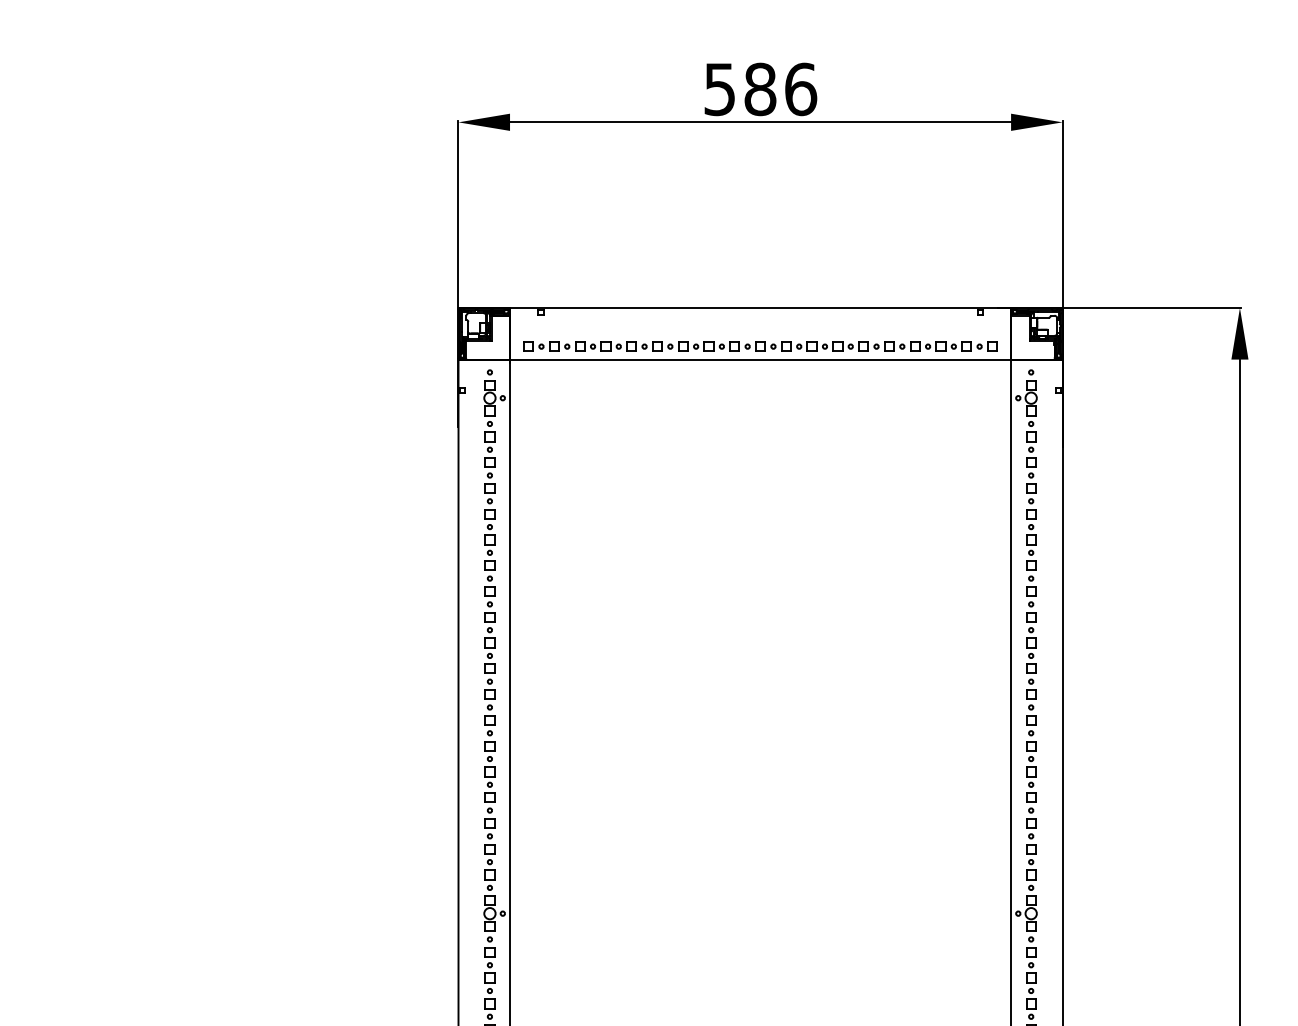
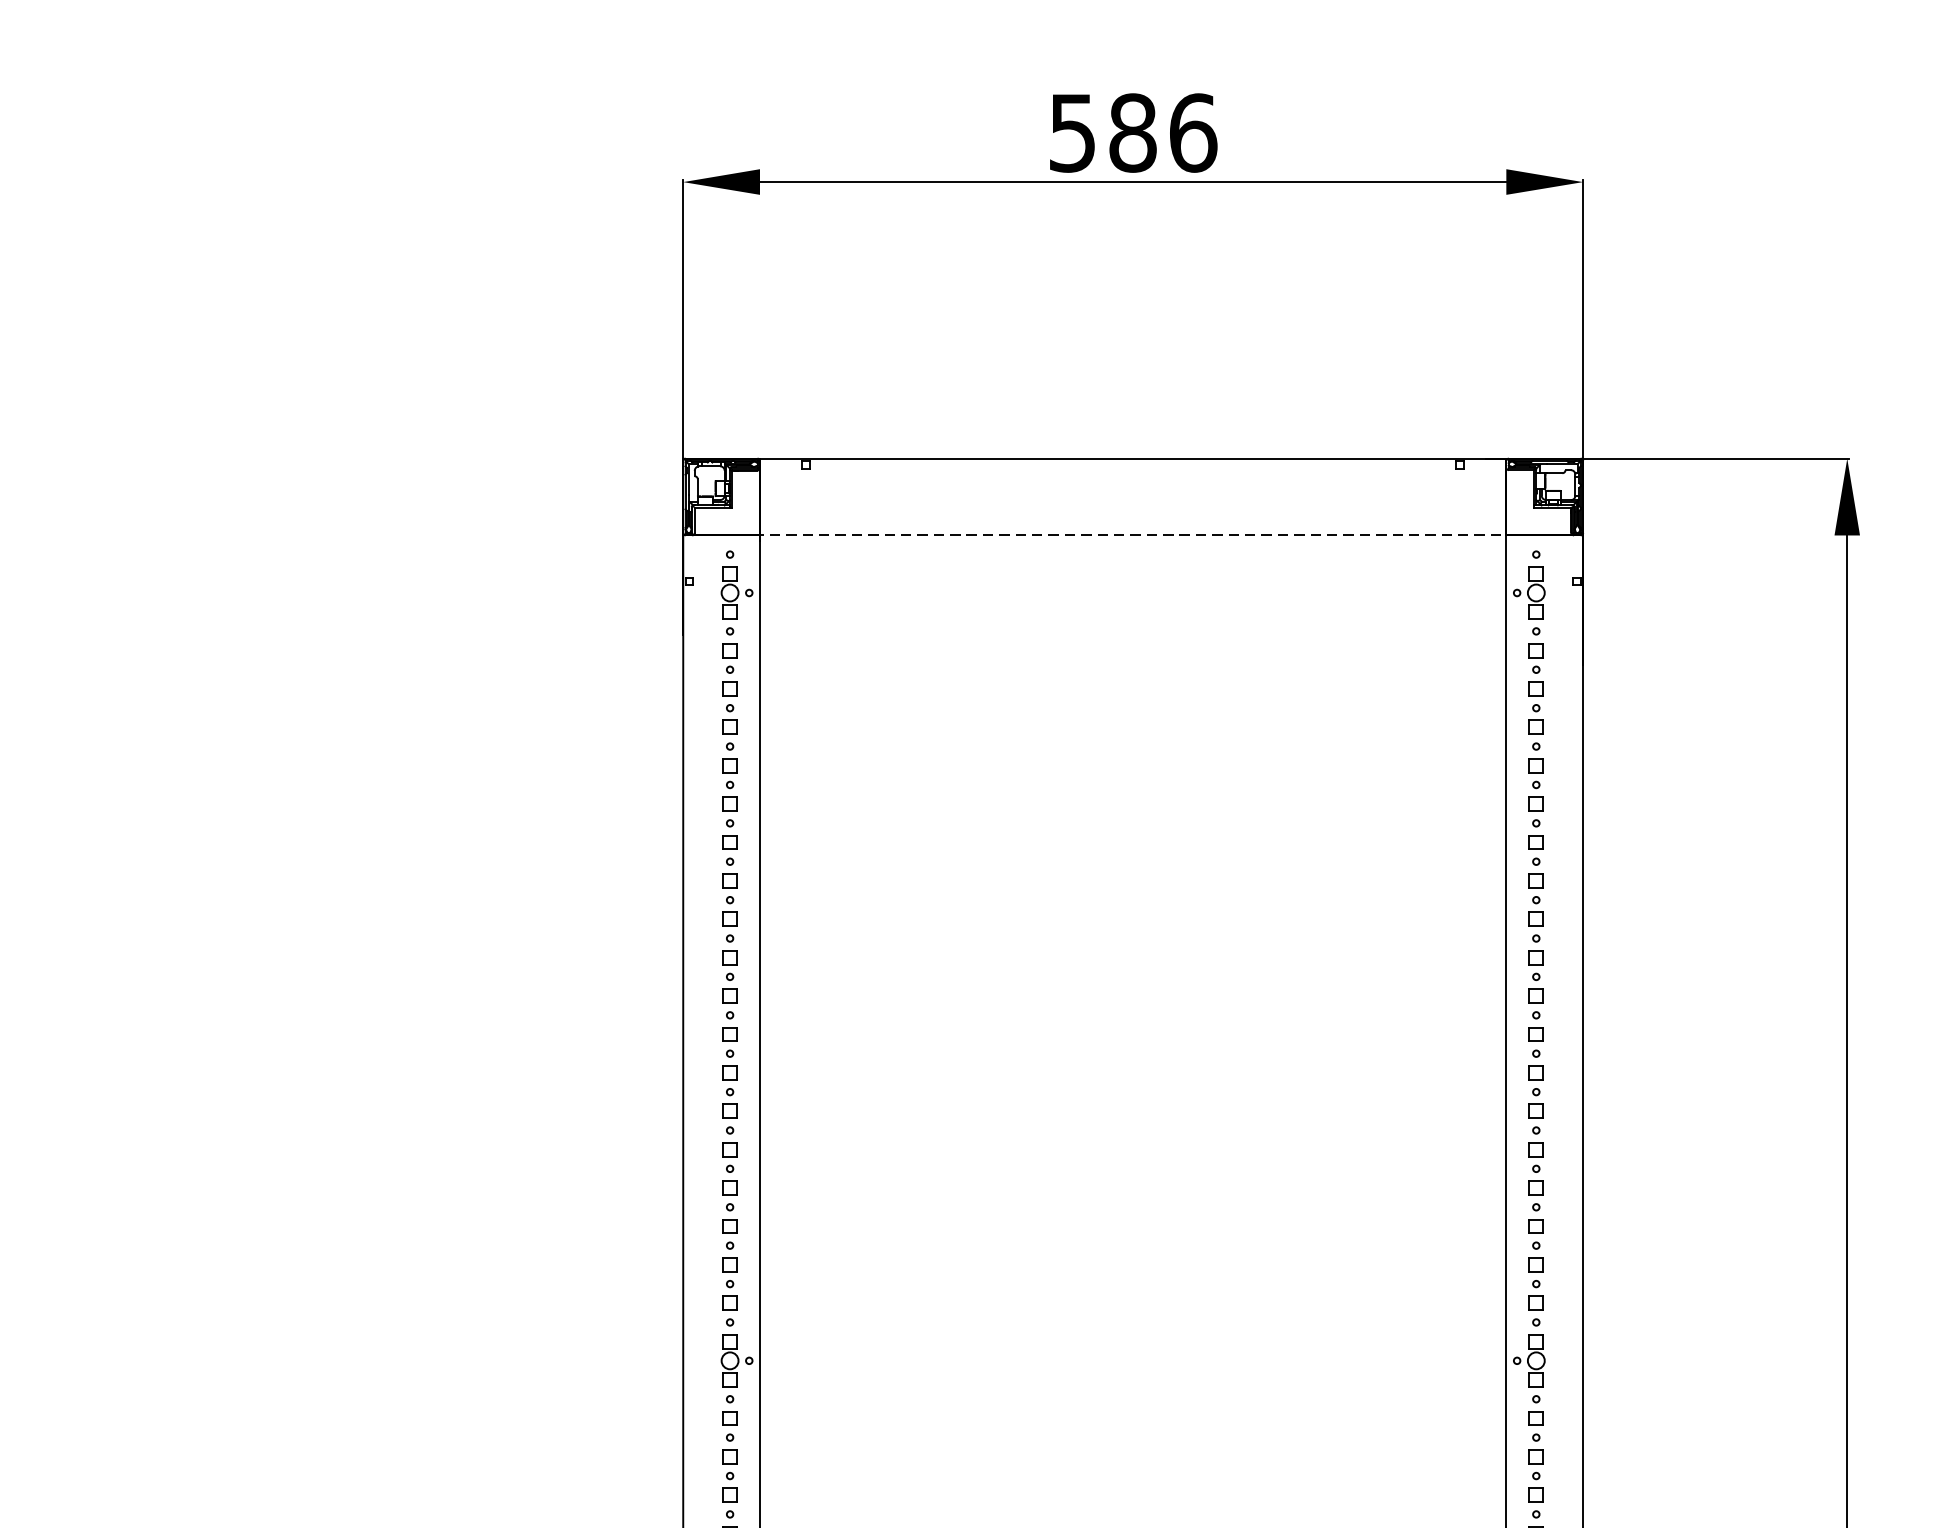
part: (760, 346) -> (1133, 515), removed
line: (762, 359) -> (1136, 535), solid -> dashed

